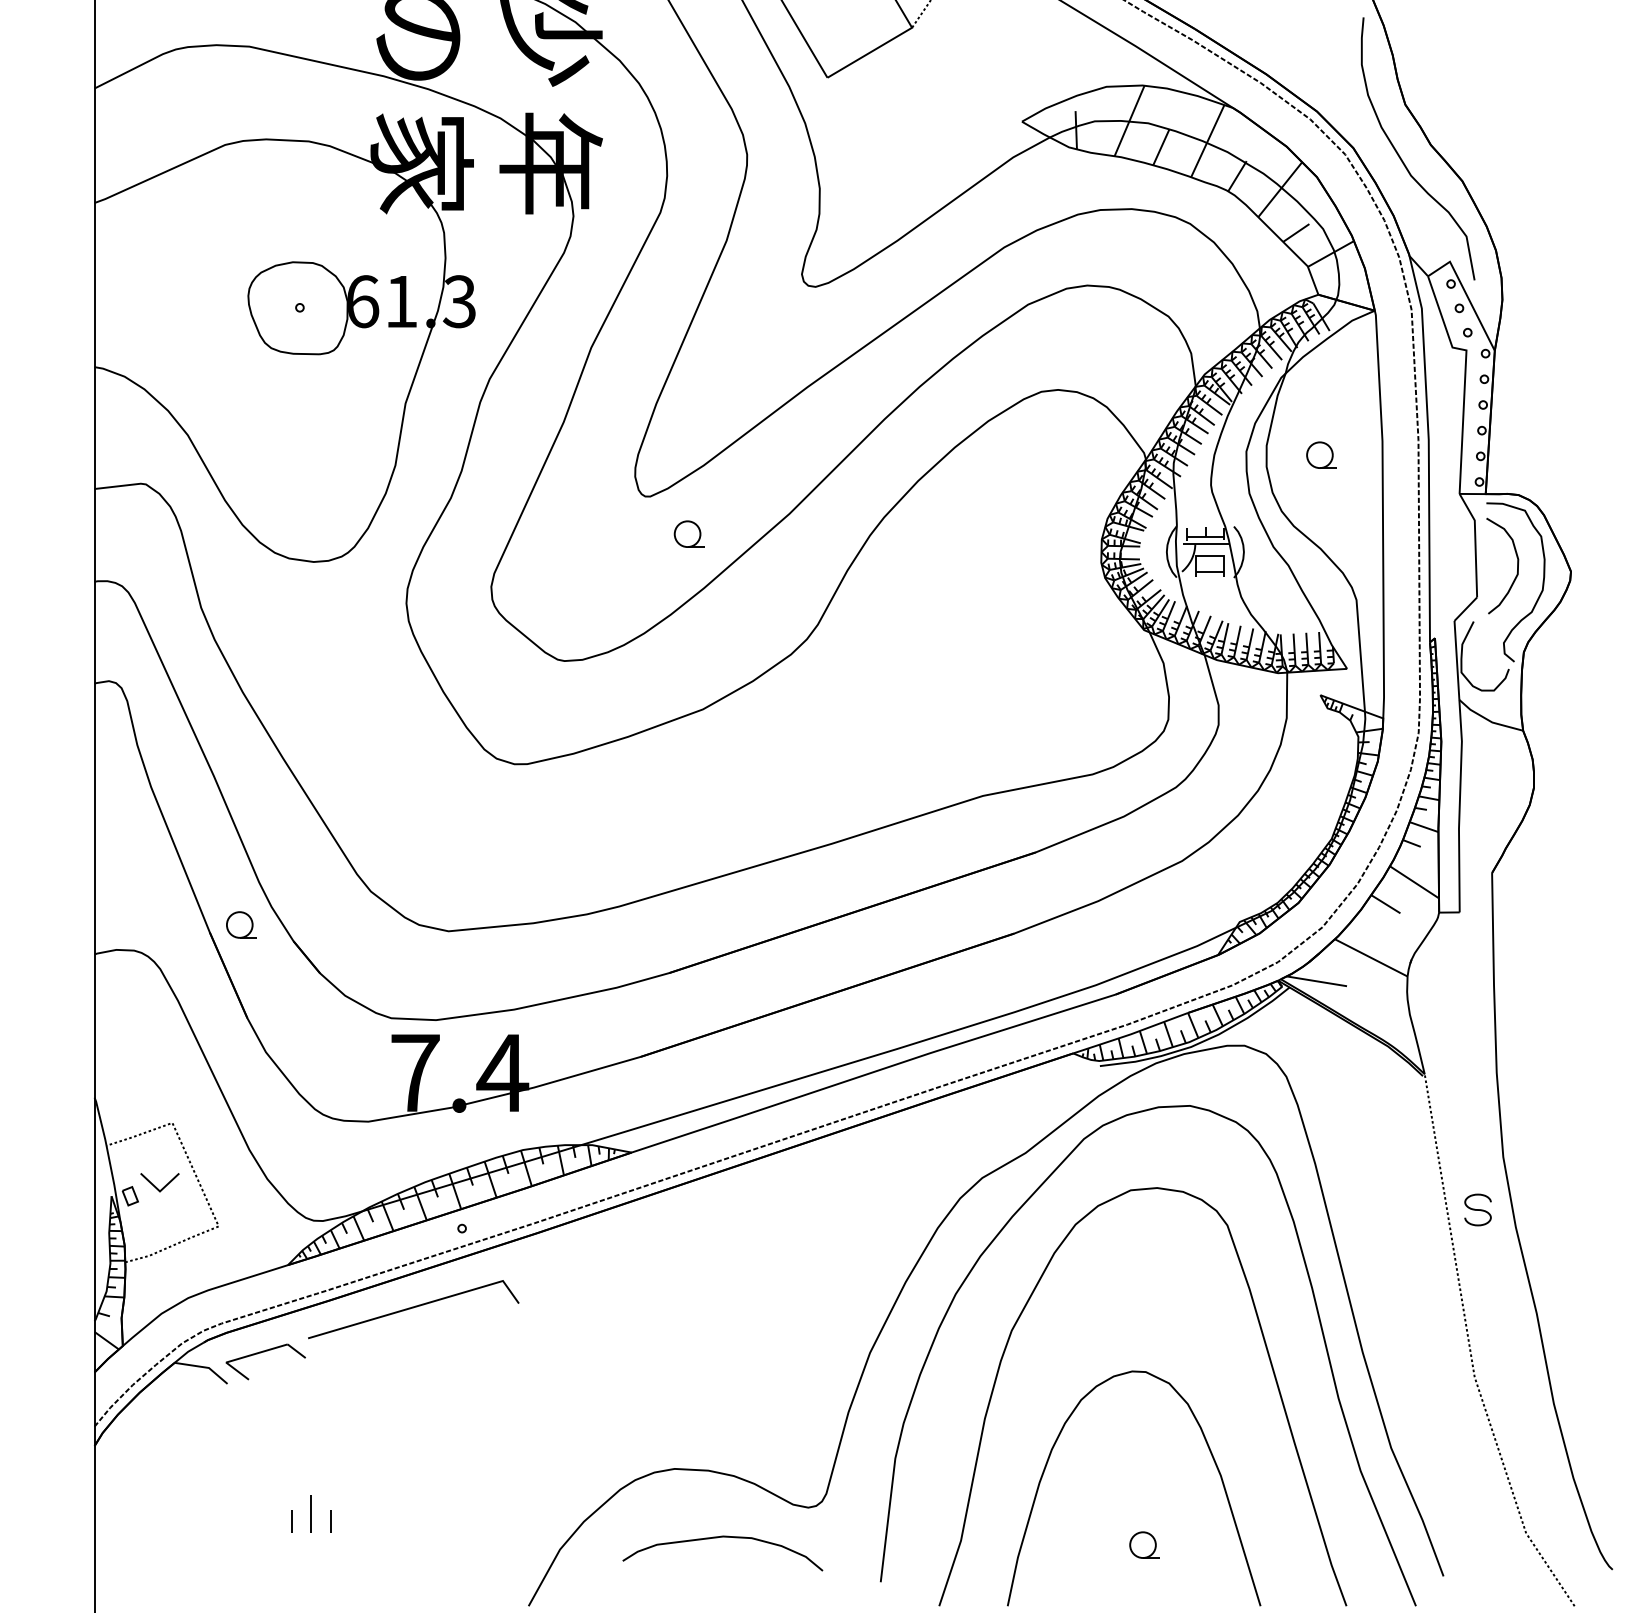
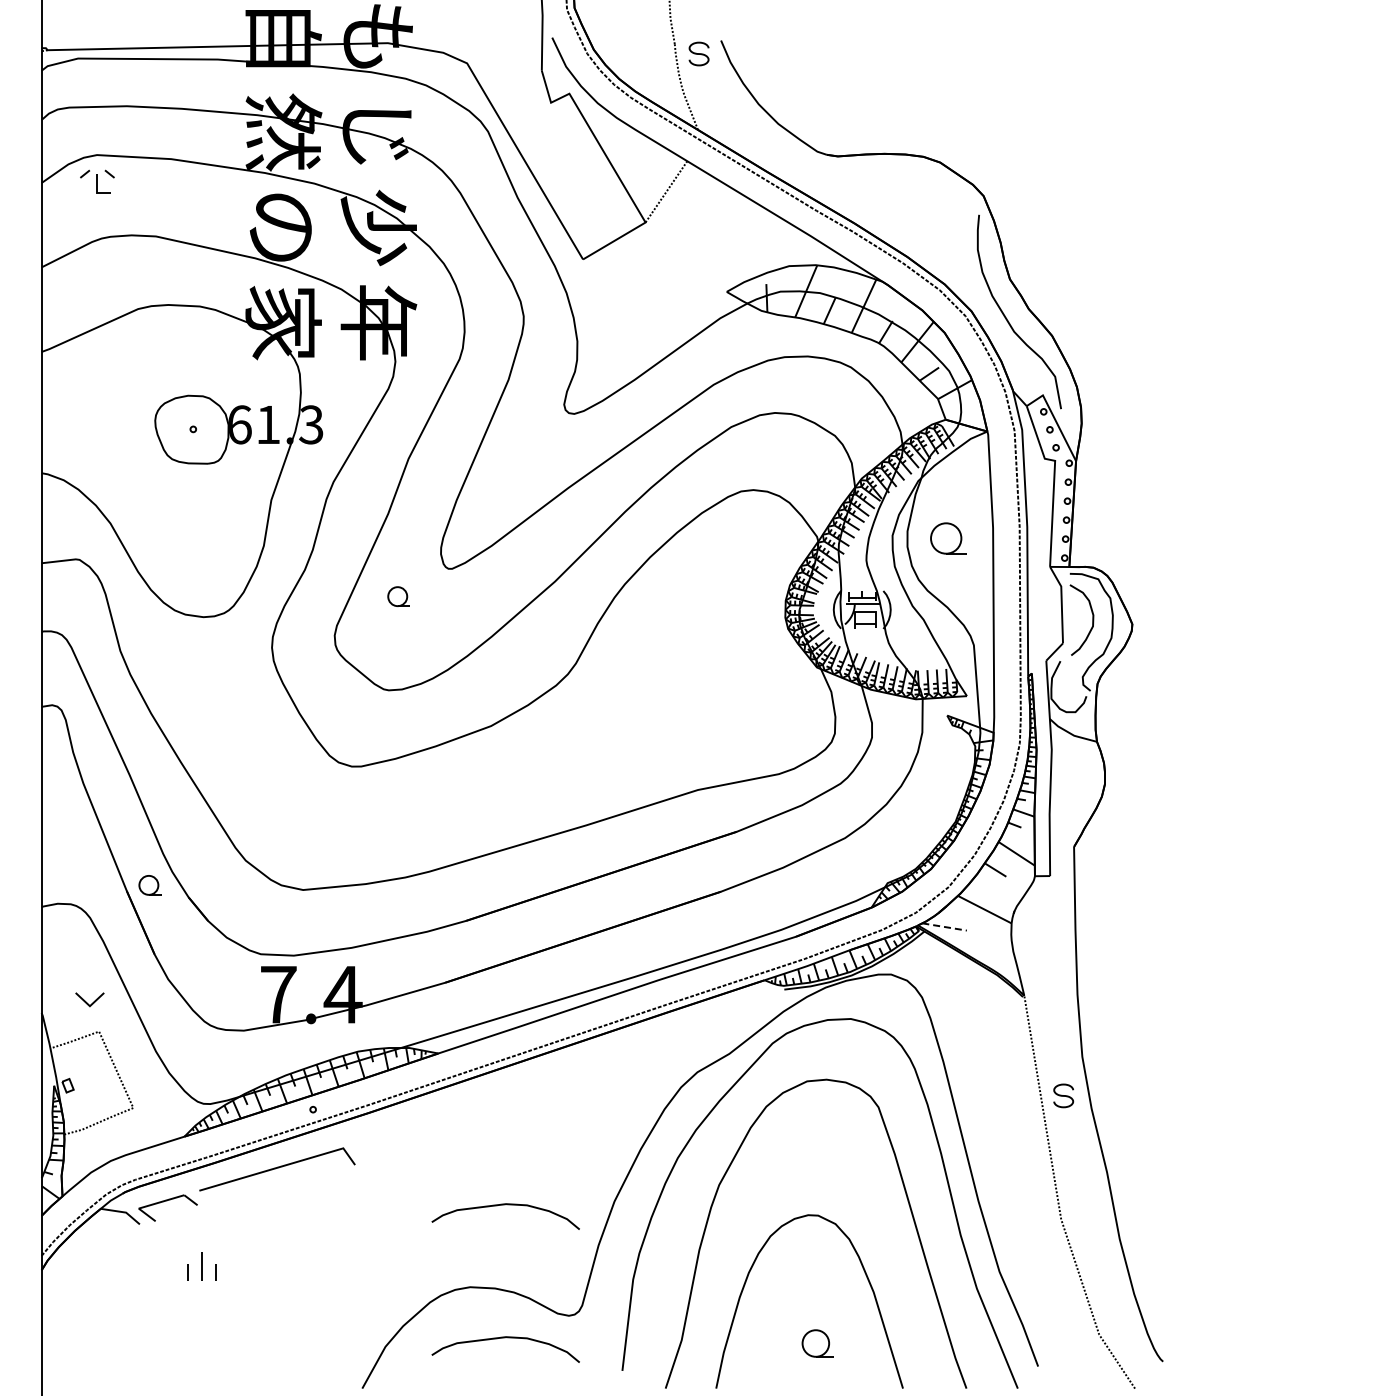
part: (1320, 454) -> (947, 537), size x1.6
part: (688, 533) -> (398, 596), moved
line: (1316, 980) -> (944, 926), solid -> dashed
part: (159, 1182) -> (89, 999), moved
curve: (722, 1358) -> (505, 1205), added
part: (310, 1513) -> (201, 1266), moved
part: (1143, 1545) -> (816, 1343), size x1.4

